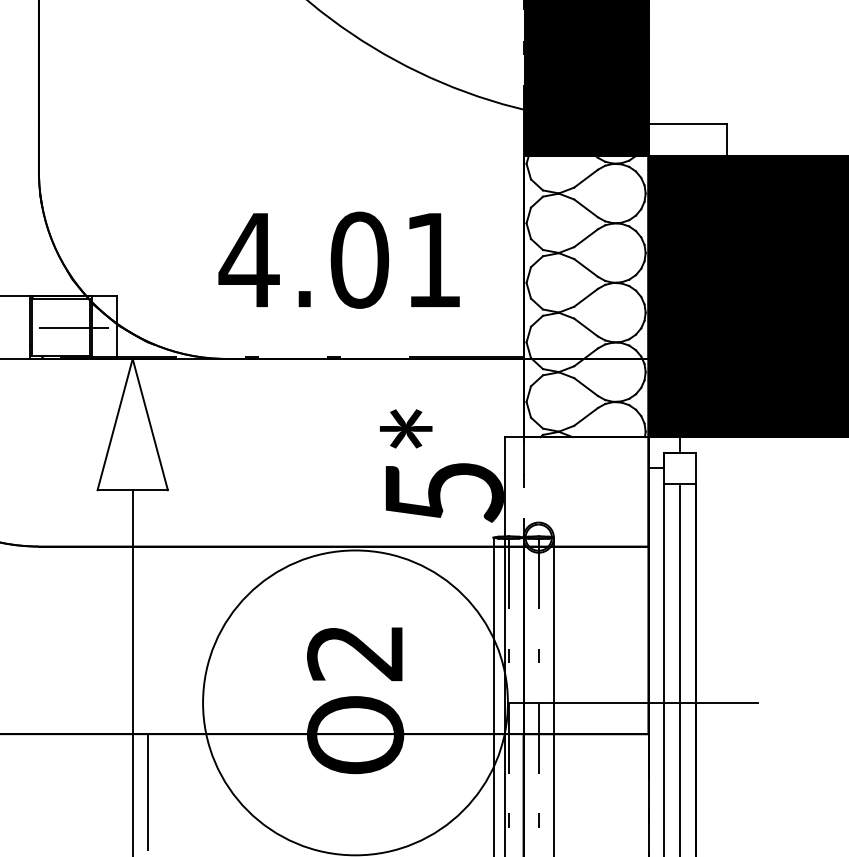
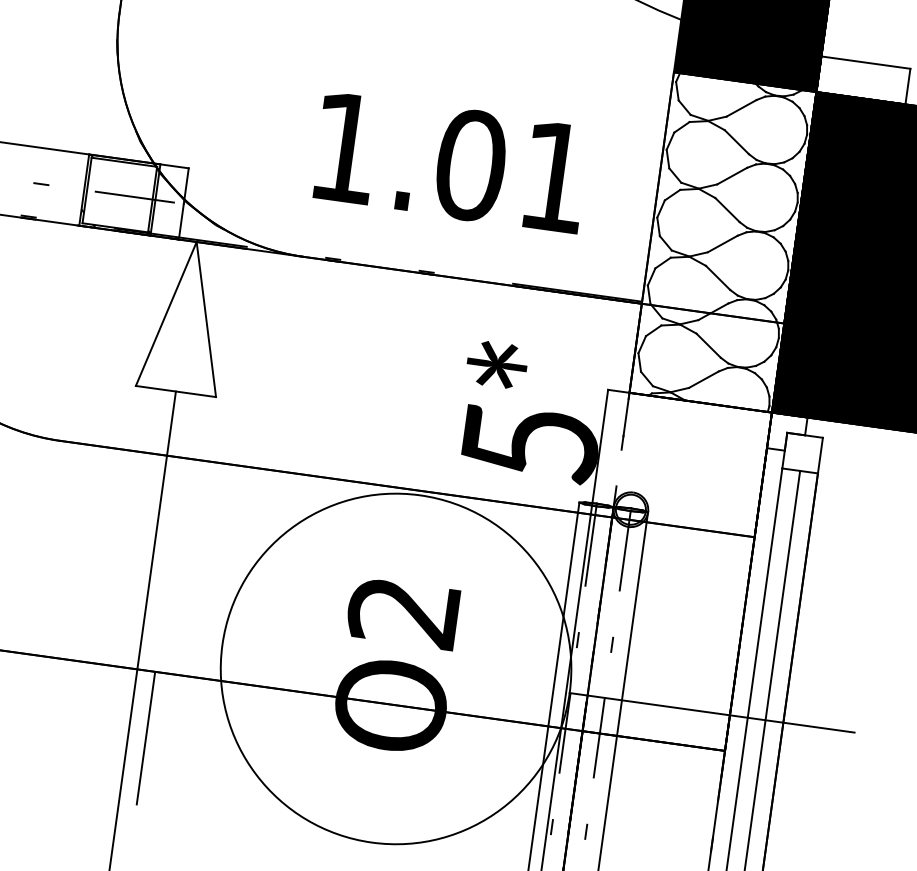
text: (248, 260) -> (344, 148), 4.01 -> 1.01

